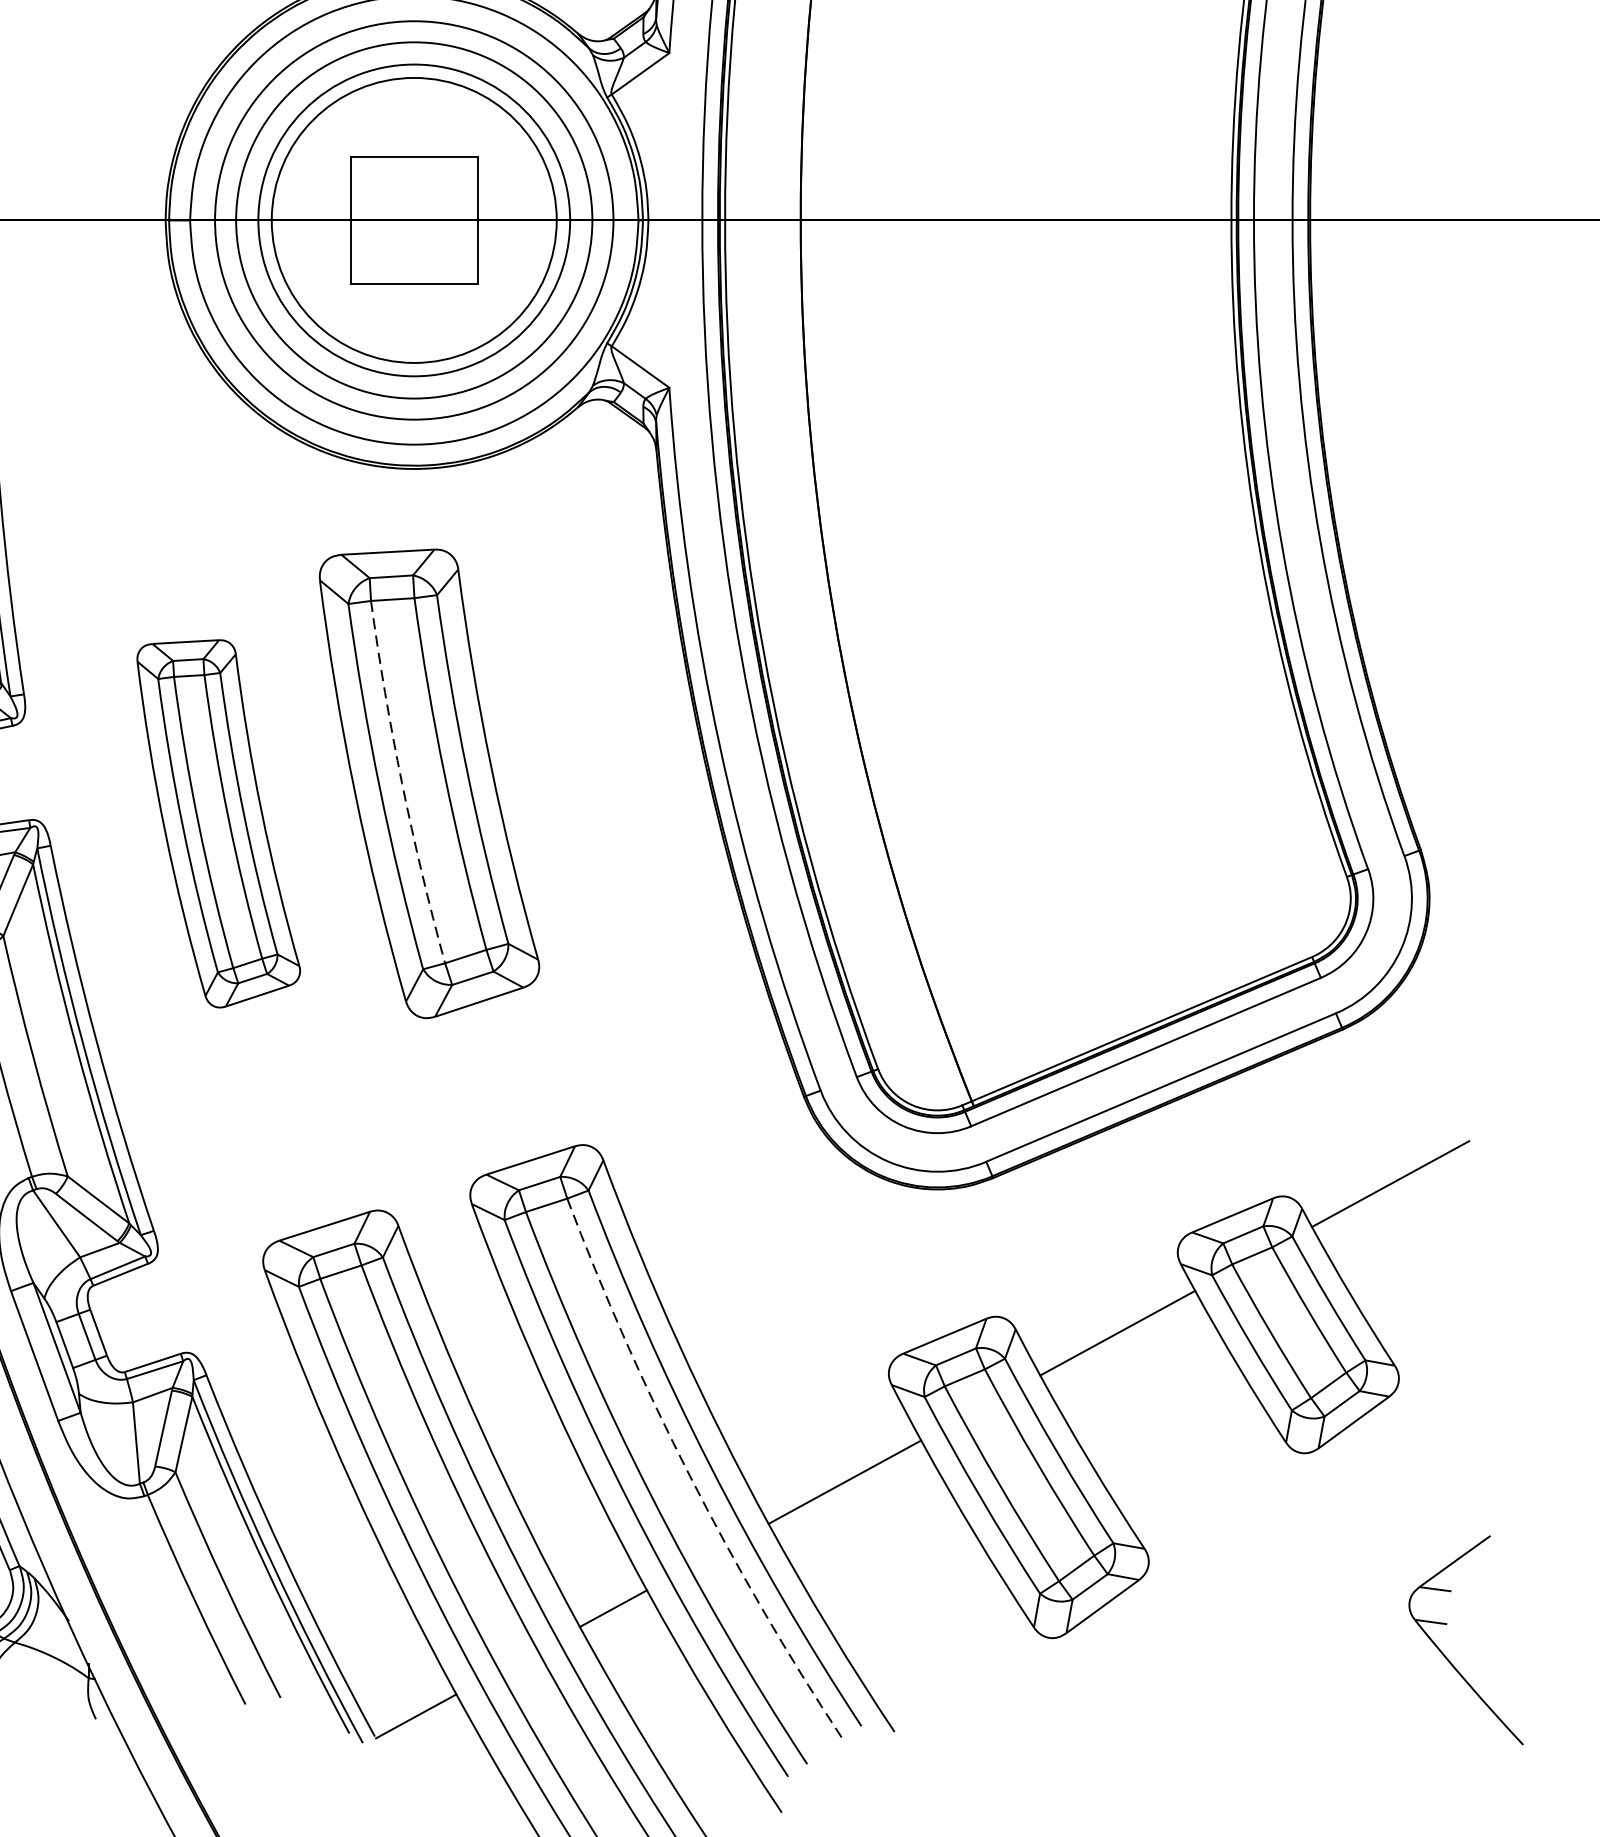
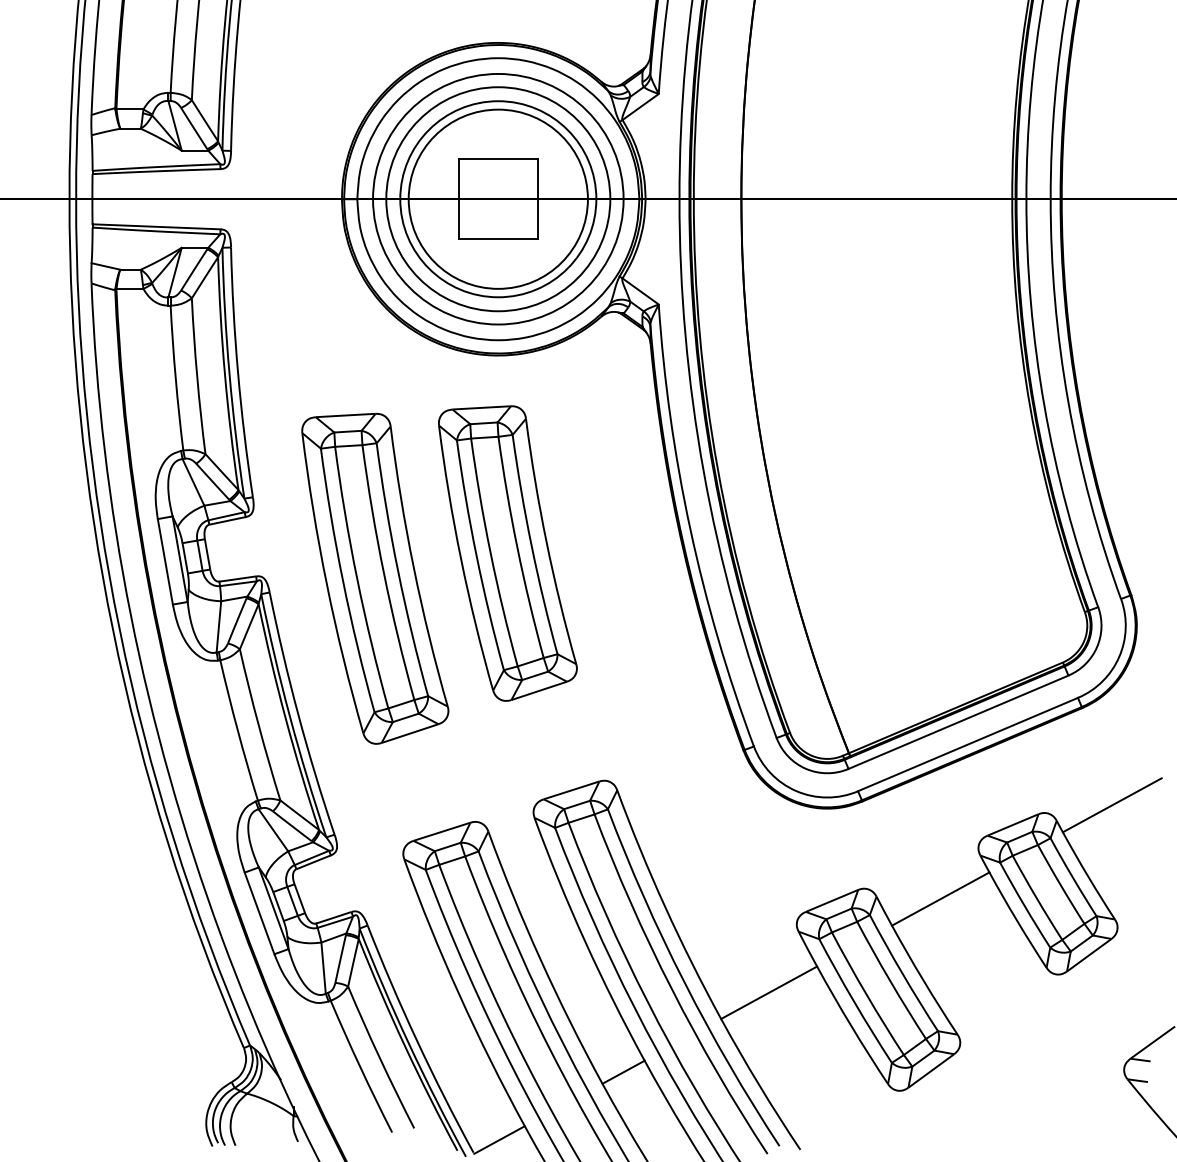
arc: (401, 783) -> (490, 553), dashed -> solid
part: (218, 823) -> (375, 578), size x1.43
arc: (689, 1475) -> (671, 988), dashed -> solid

